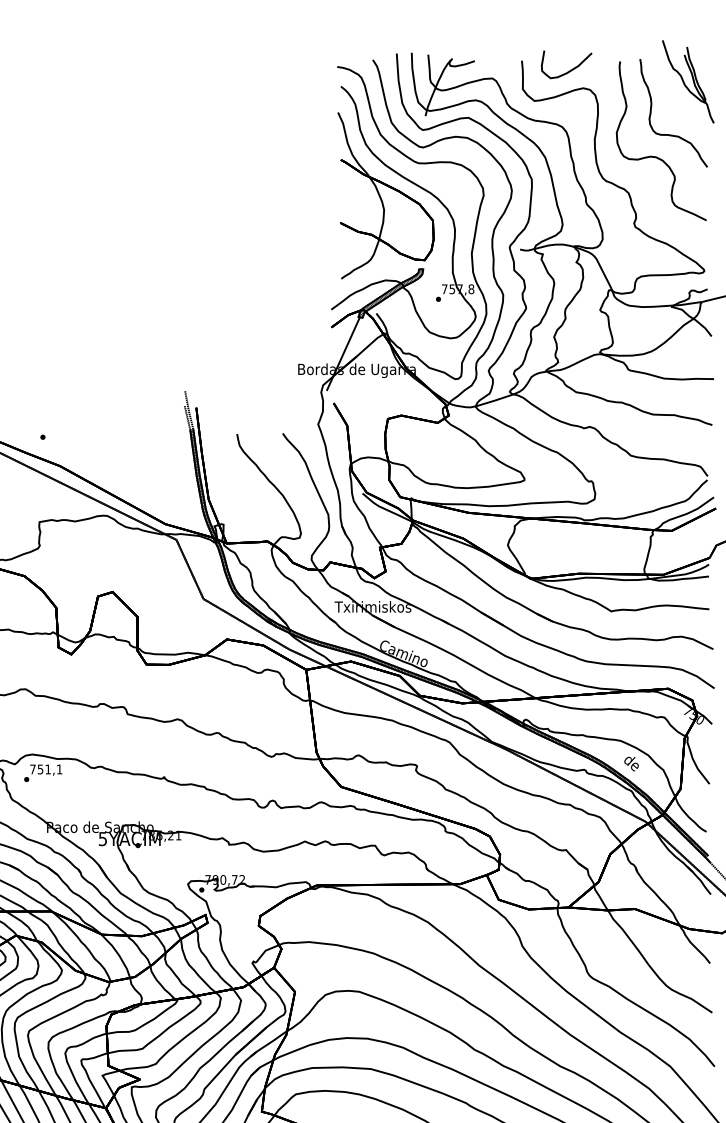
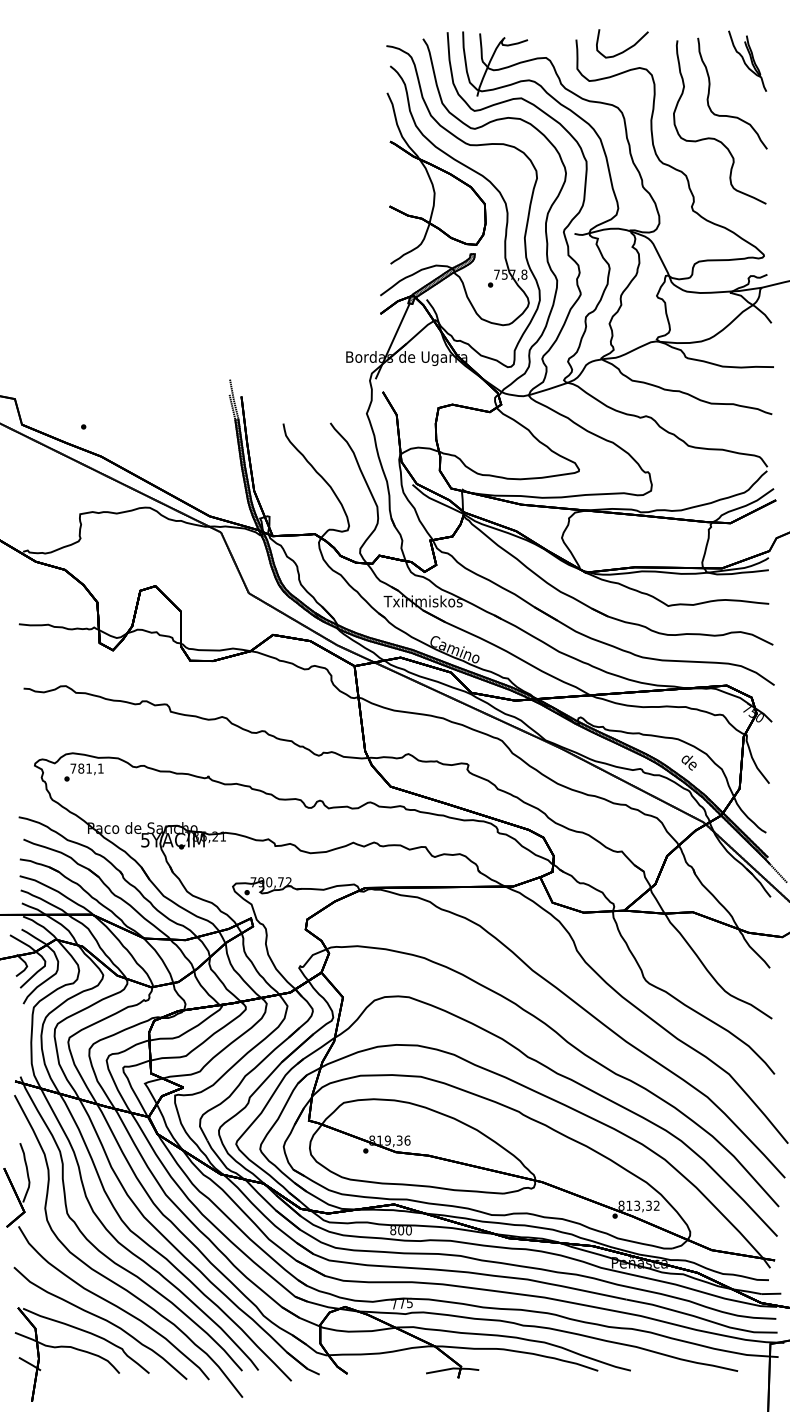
part: (688, 81) -> (747, 60), size x0.71
text: (40, 769) -> (81, 768), 751,1 -> 781,1

